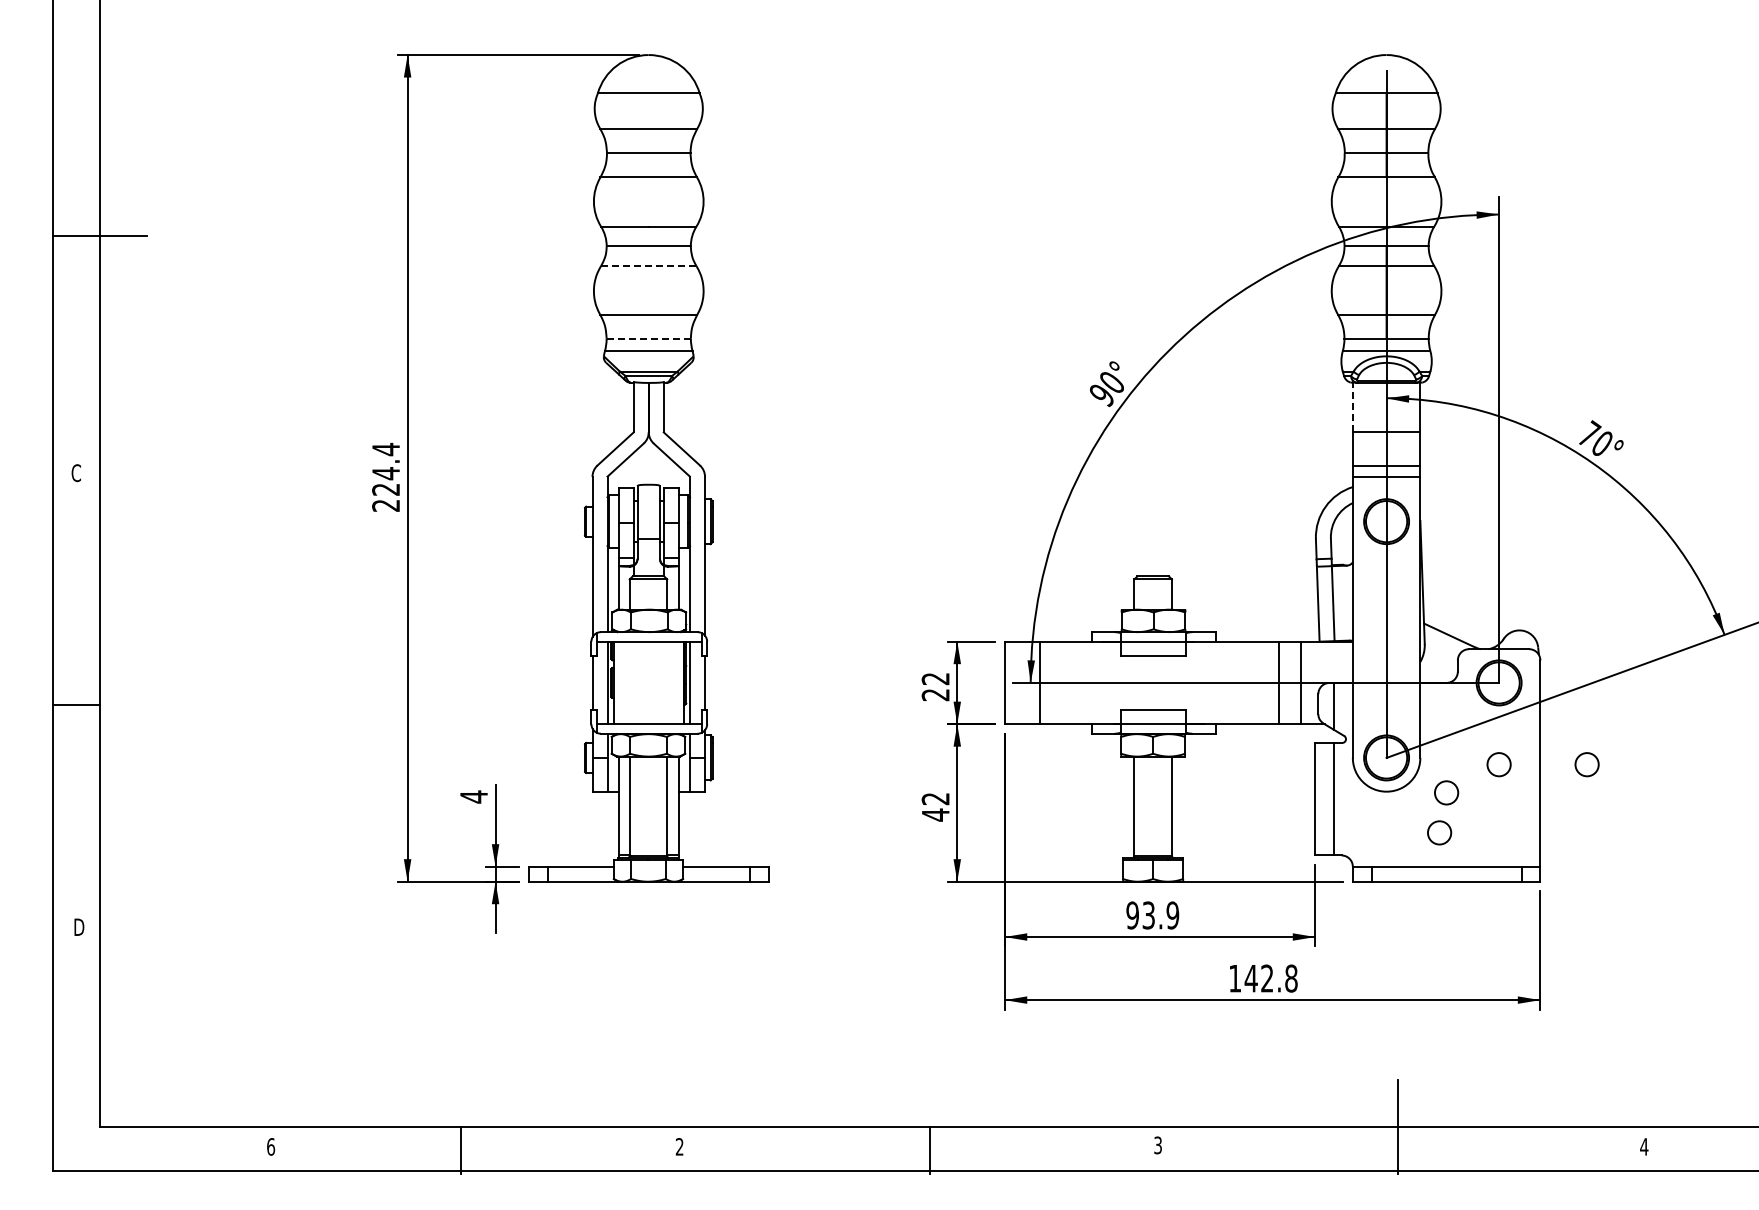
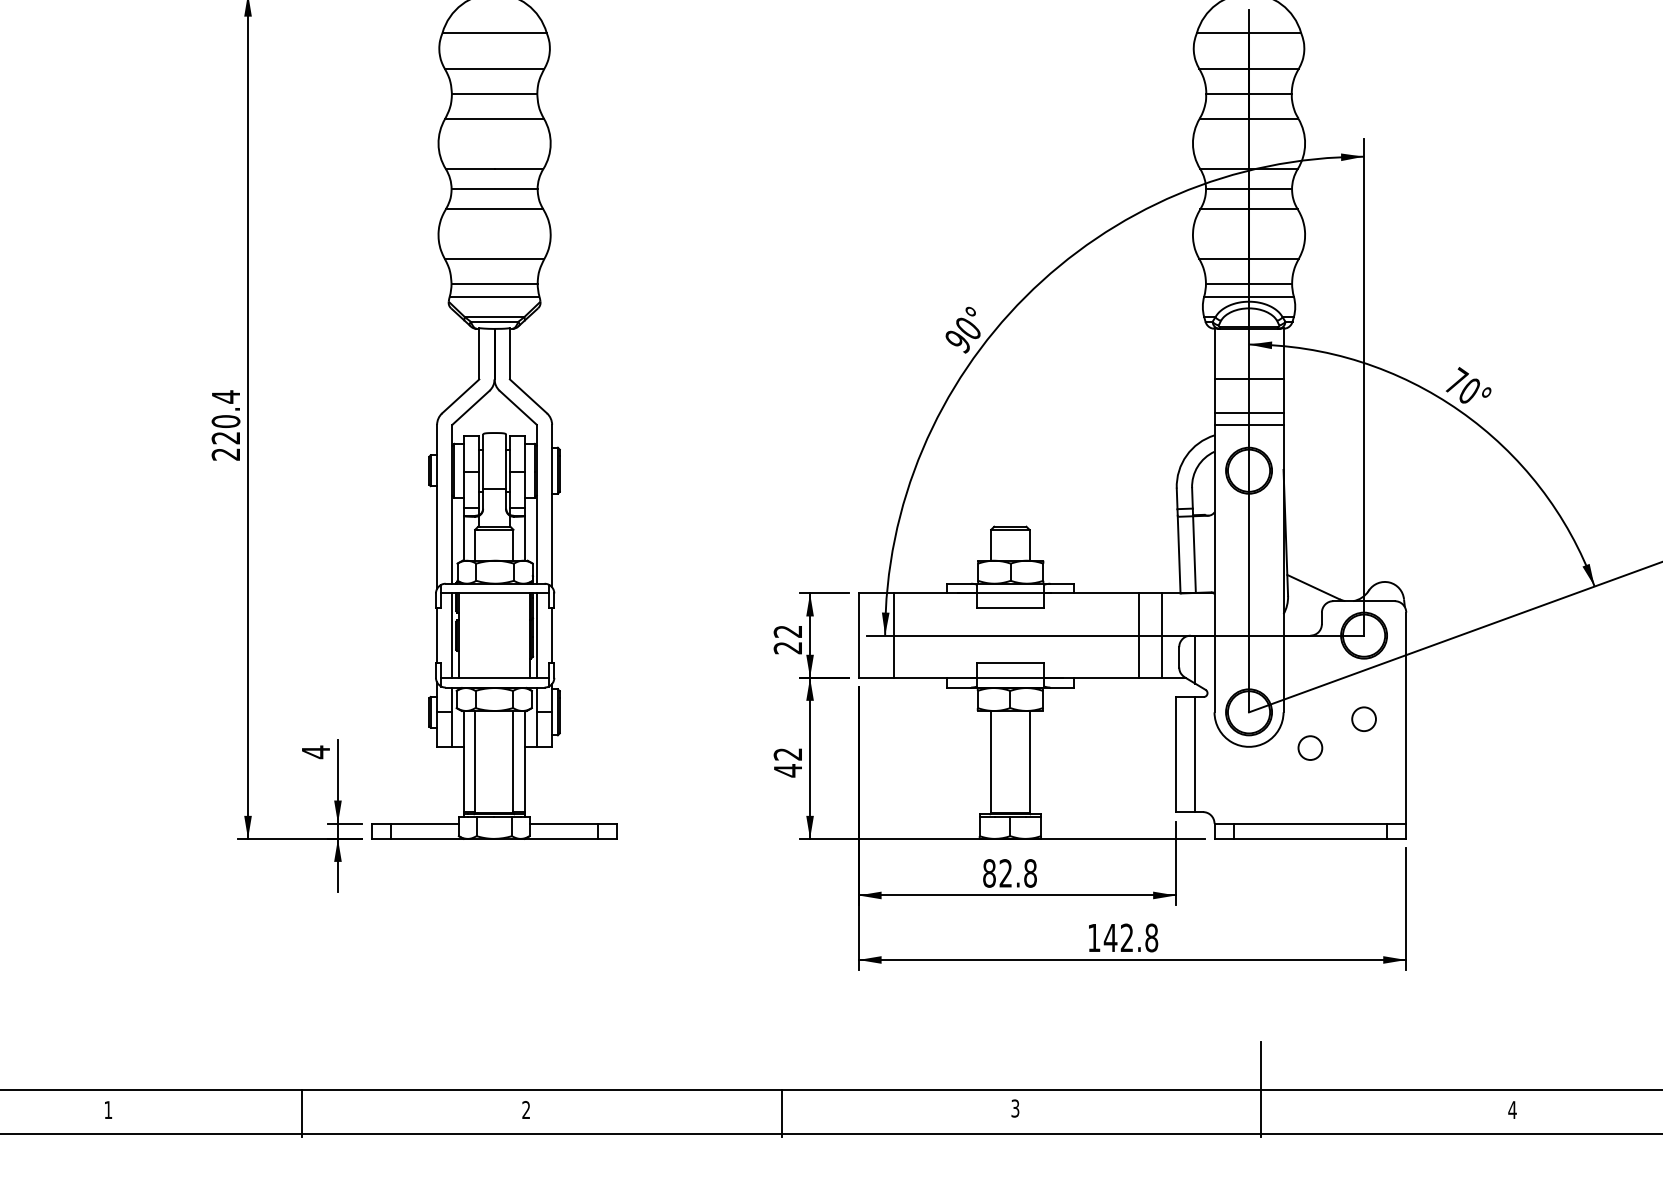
line: (648, 266) -> (494, 209), dashed -> solid
line: (649, 338) -> (495, 283), dashed -> solid
line: (1352, 406) -> (1214, 353), dashed -> solid
text: (386, 473) -> (226, 421), 224.4 -> 220.4
circle: (1586, 764) -> (1453, 719), removed
circle: (1439, 832) -> (1303, 788), removed
text: (1152, 915) -> (1009, 873), 93.9 -> 82.8
text: (271, 1146) -> (108, 1109), 6 -> 1

